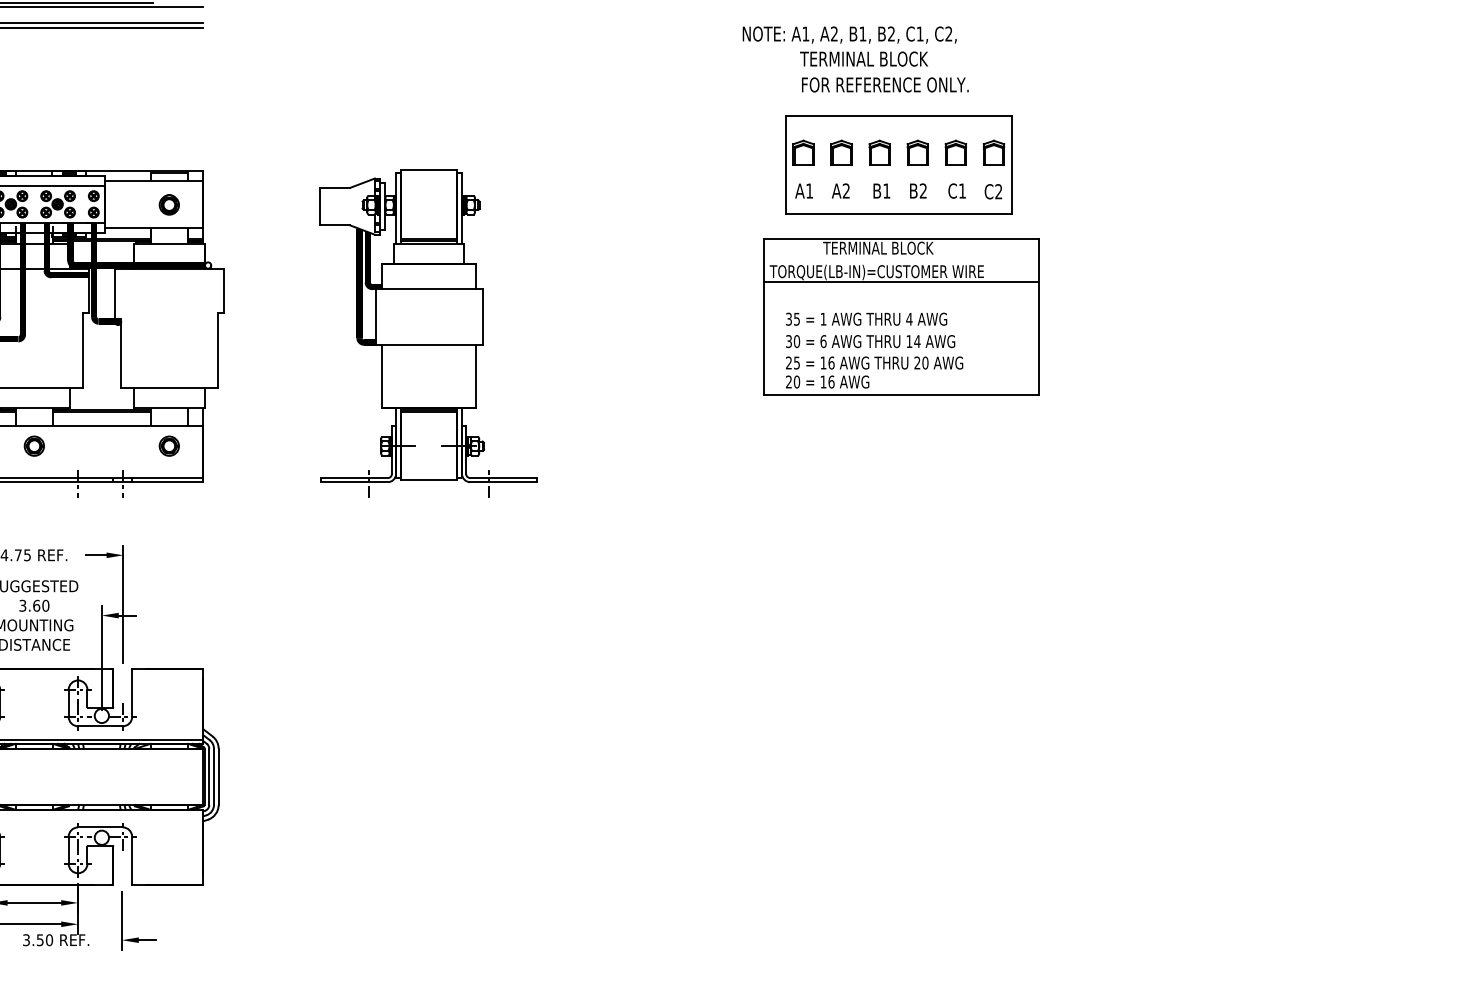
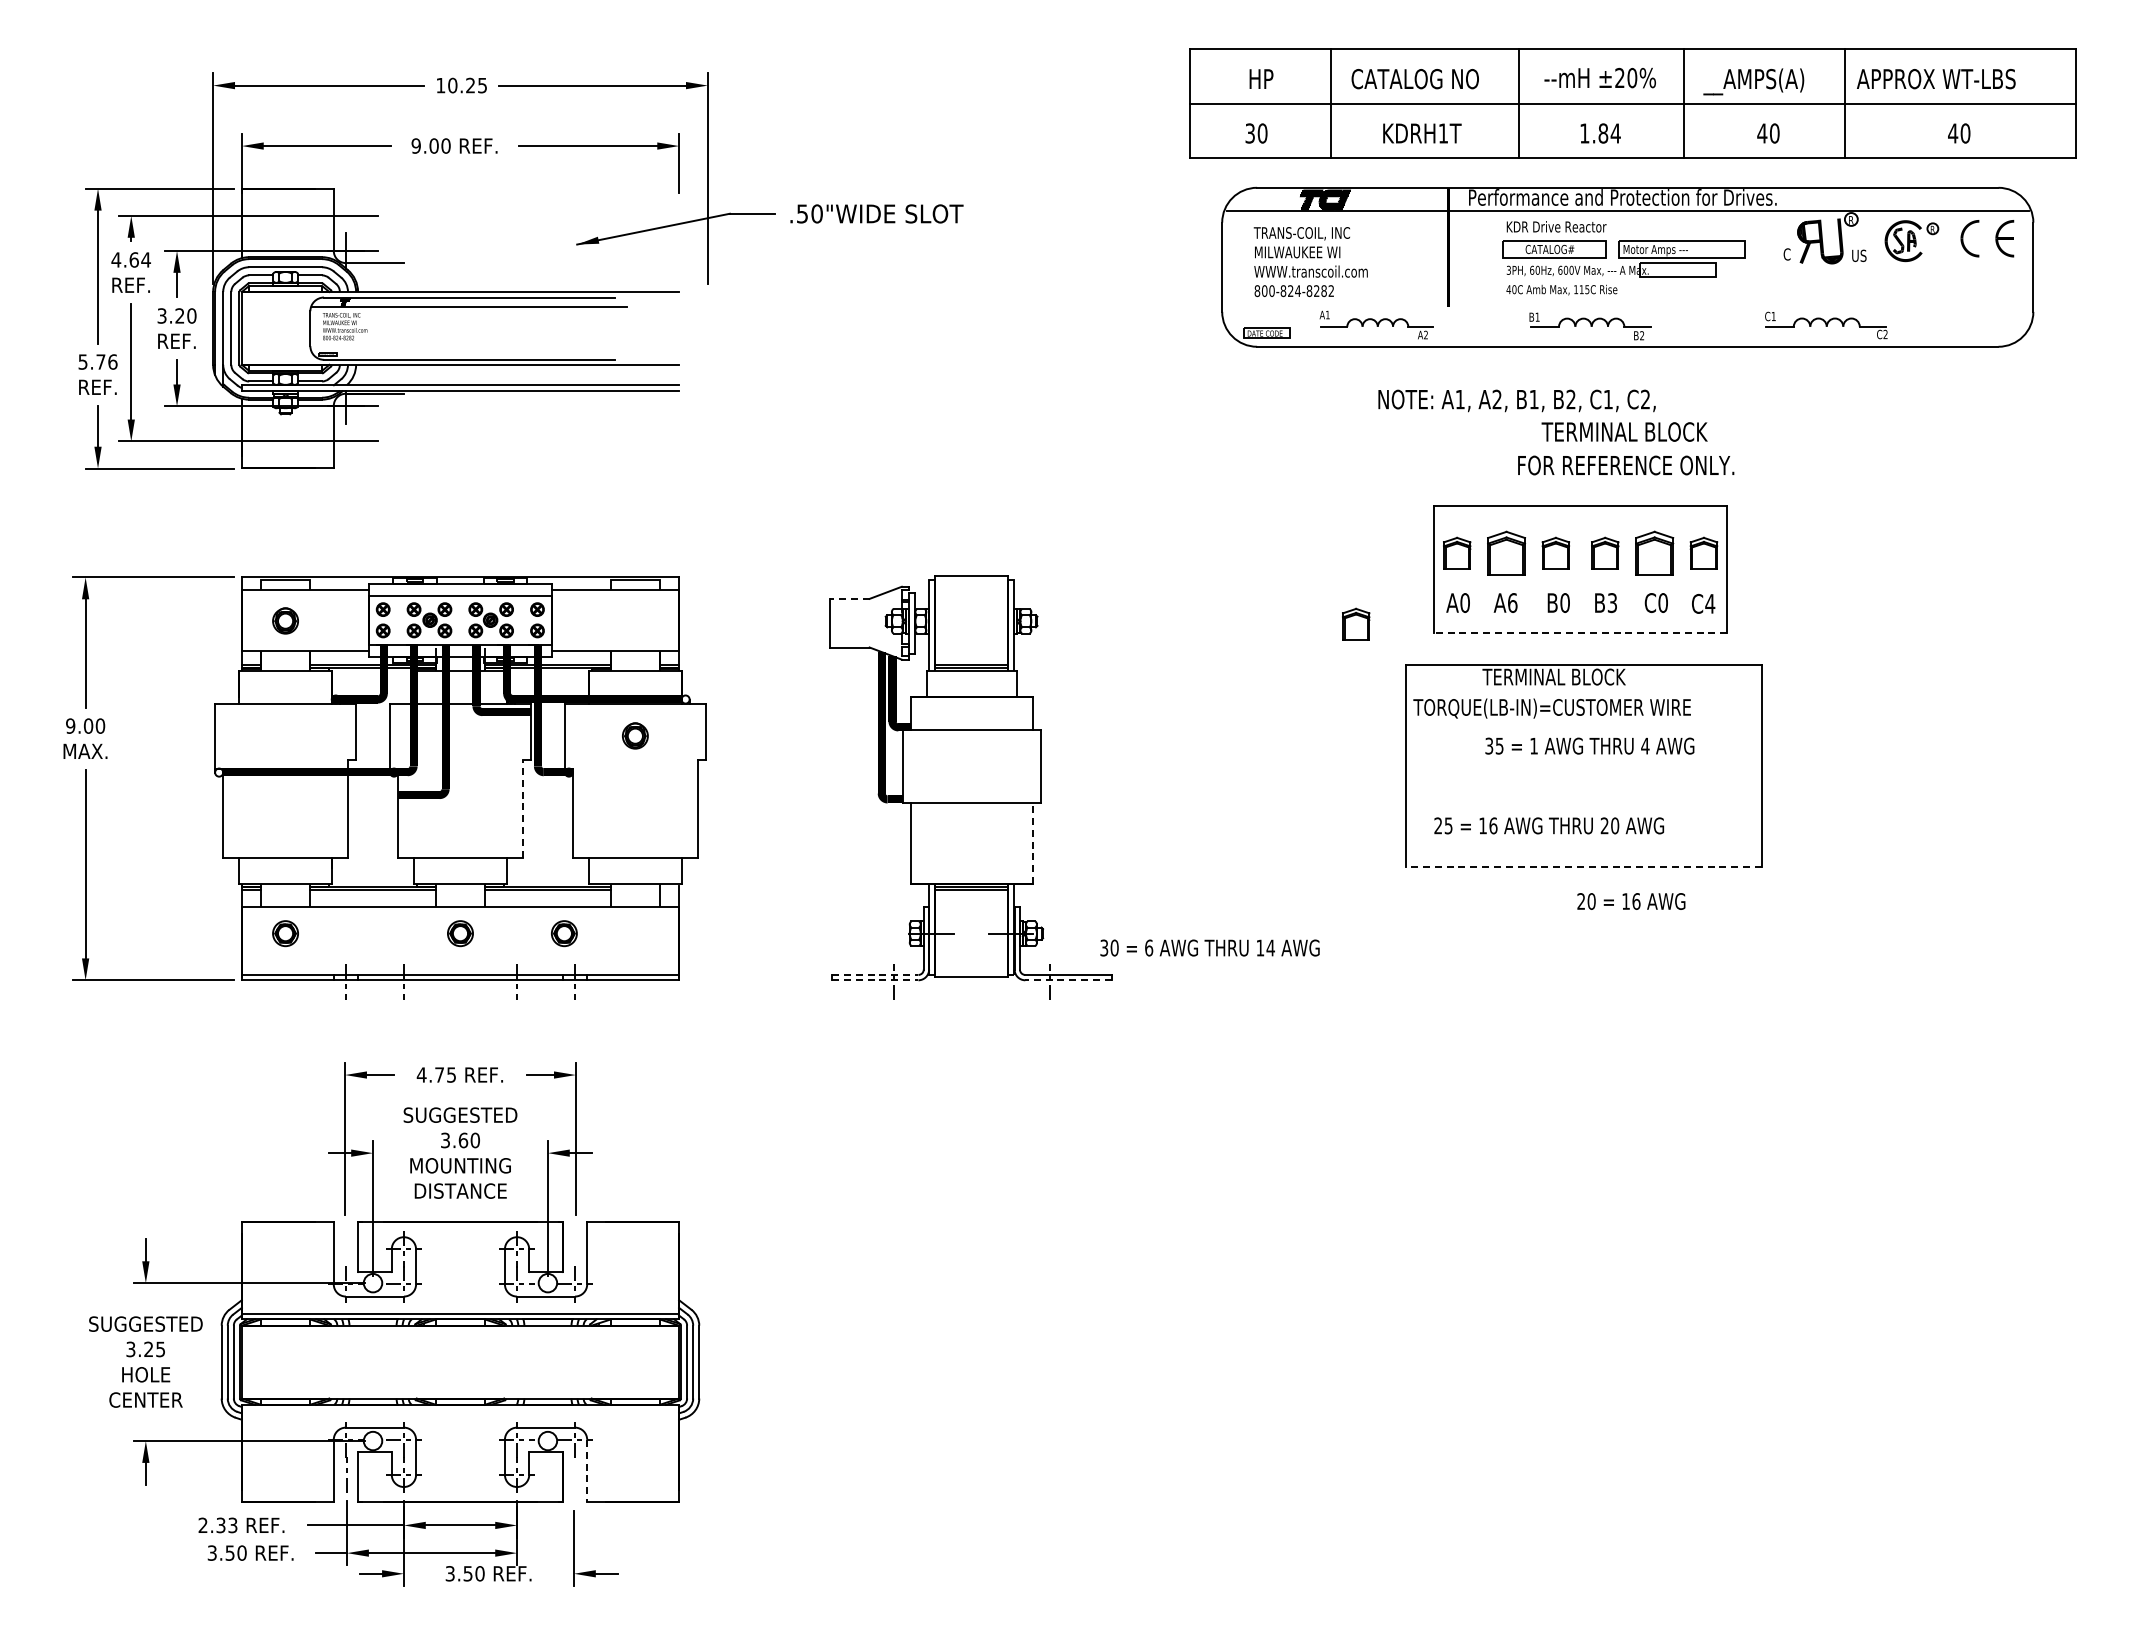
text: (863, 58) -> (1624, 431), moved
text: (885, 84) -> (1626, 465), moved
part: (841, 152) -> (1506, 552), size x1.4
part: (955, 152) -> (1654, 552), size x1.4
line: (334, 187) -> (849, 598), solid -> dashed
text: (809, 190) -> (1464, 602), A1 -> A0
text: (846, 190) -> (1512, 602), A2 -> A6
text: (886, 190) -> (1564, 602), B1 -> B0
text: (961, 190) -> (1662, 602), C1 -> C0
text: (922, 191) -> (1611, 603), B2 -> B3
text: (999, 191) -> (1710, 603), C2 -> C4
part: (169, 204) -> (635, 735), moved
part: (725, 206) -> (1356, 623), added
line: (898, 213) -> (1580, 632), solid -> dashed
line: (901, 282) -> (1583, 721), removed
text: (866, 318) -> (1589, 745), moved
text: (870, 341) -> (1209, 947), moved
line: (82, 350) -> (522, 809), solid -> dashed
line: (476, 376) -> (1033, 843), solid -> dashed
text: (827, 382) -> (1631, 901), moved
line: (901, 395) -> (1583, 867), solid -> dashed
part: (169, 446) -> (564, 933), moved
line: (354, 477) -> (875, 974), solid -> dashed
line: (354, 482) -> (875, 980), solid -> dashed
line: (503, 482) -> (1068, 980), solid -> dashed
line: (132, 861) -> (587, 1471), solid -> dashed

